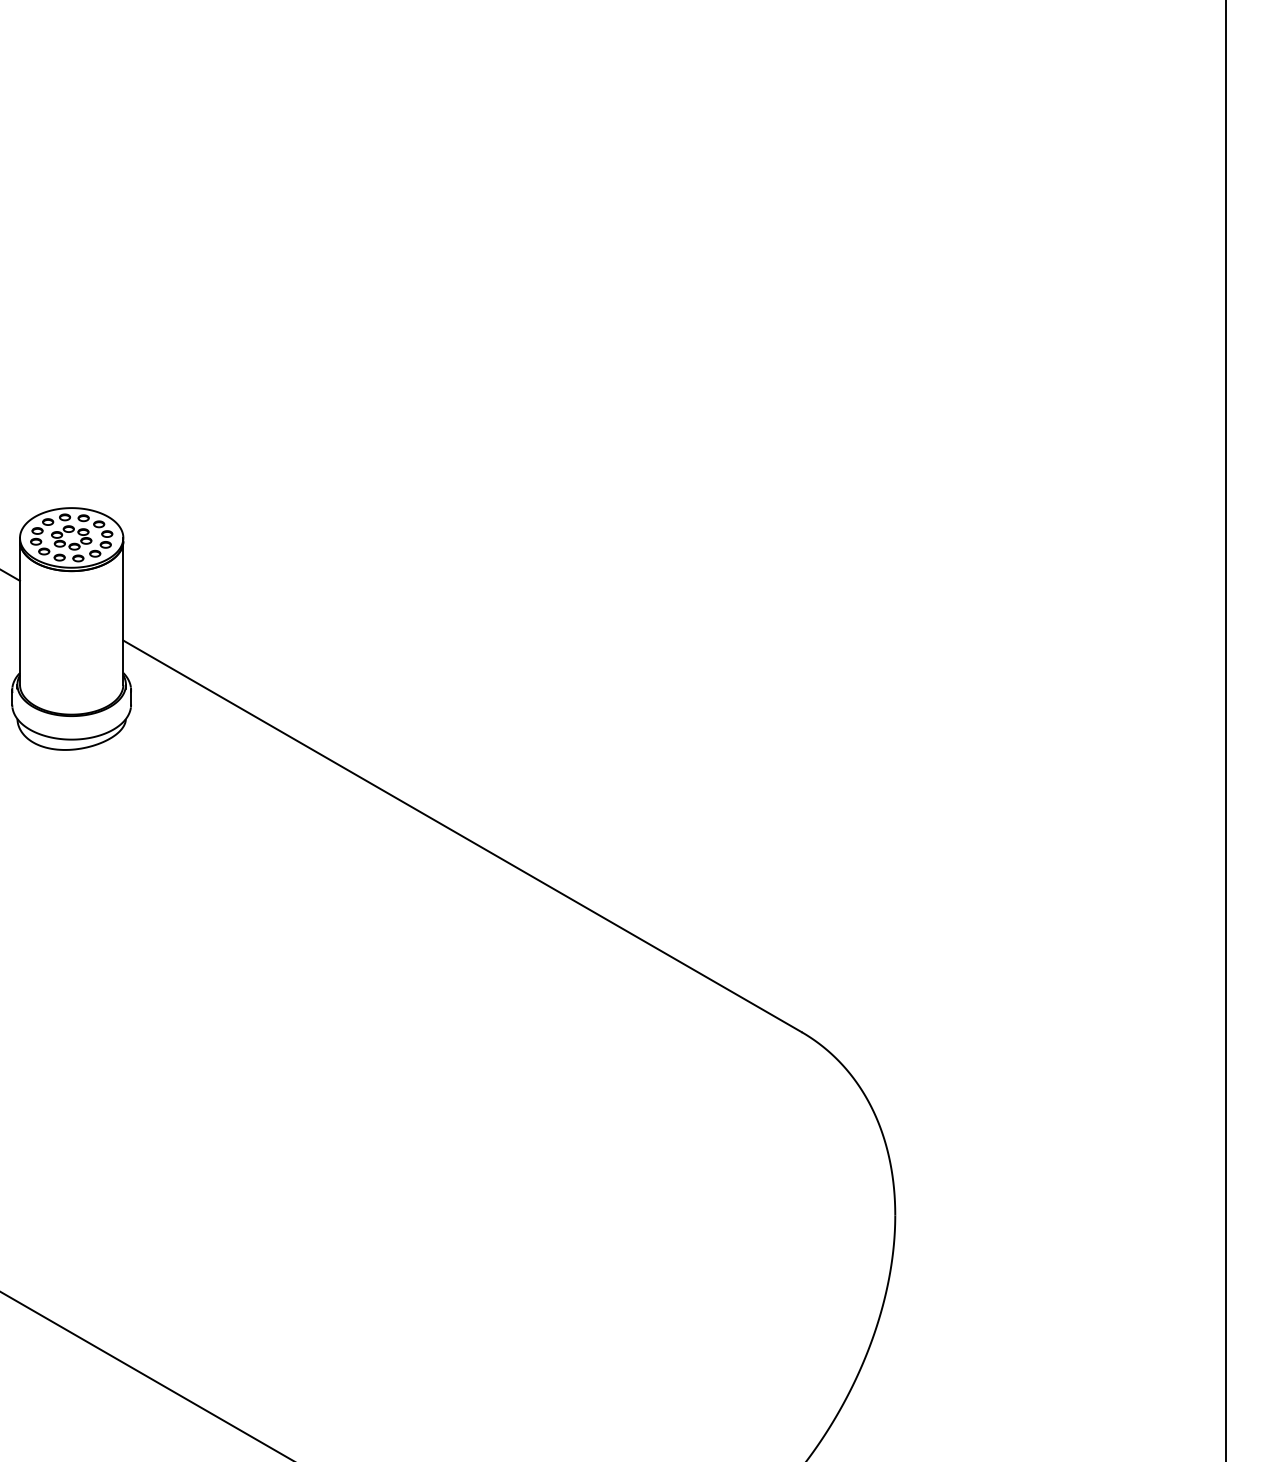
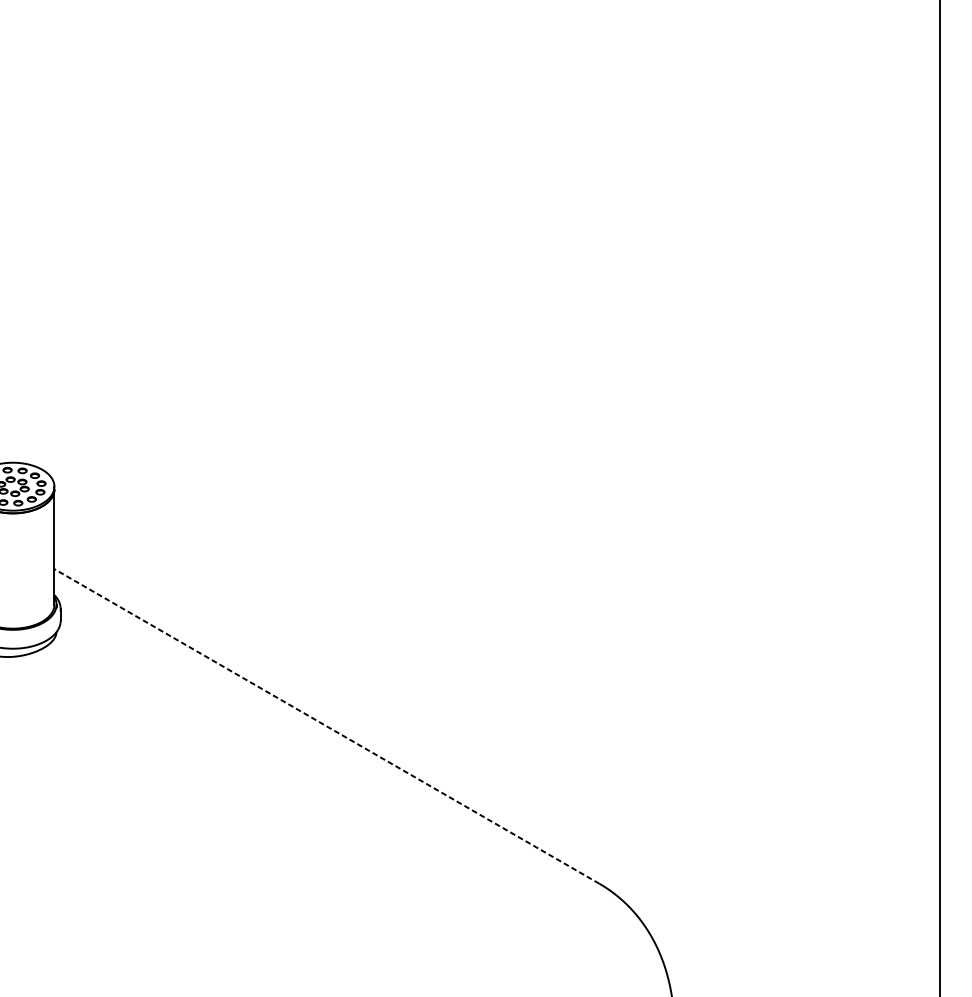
line: (462, 836) -> (326, 726), solid -> dashed

